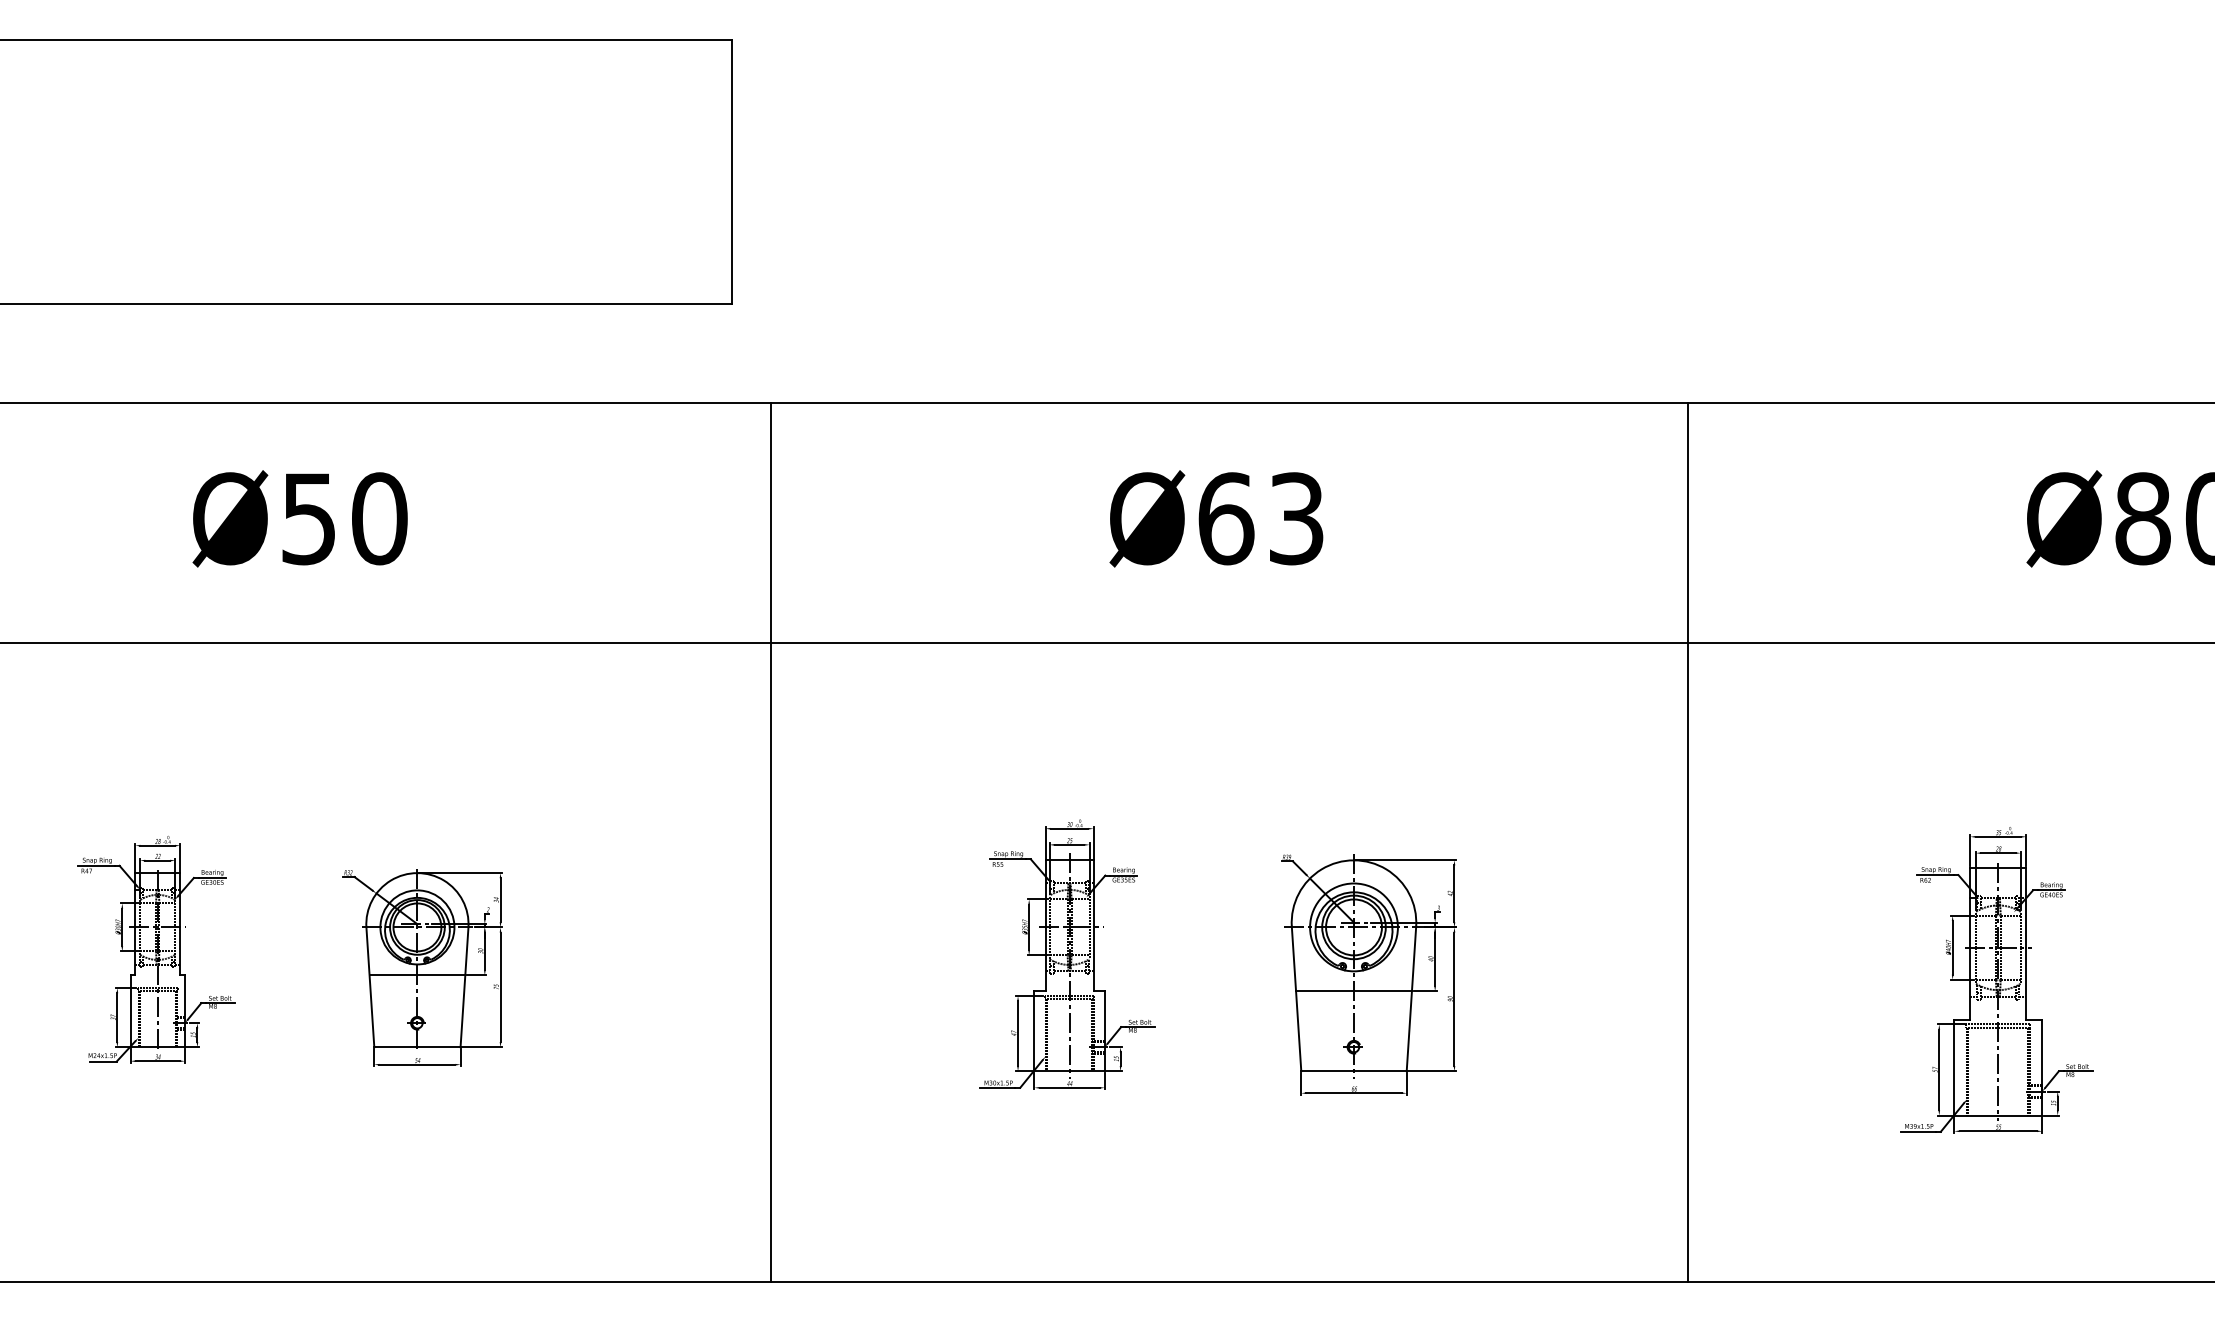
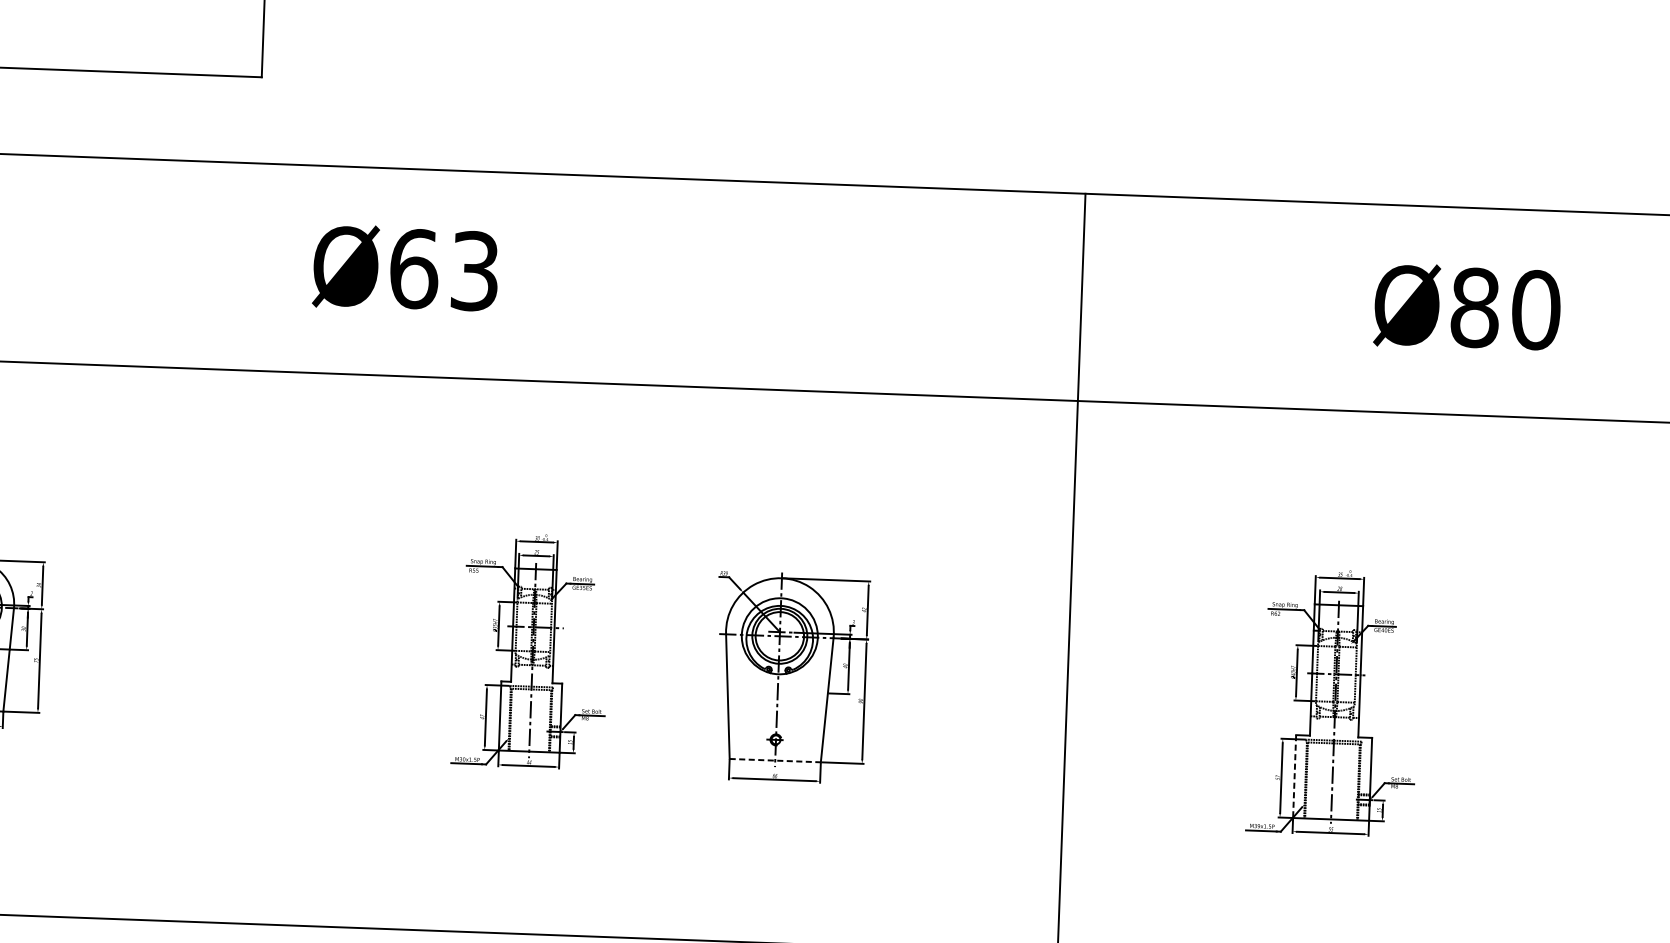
text: (1216, 518) -> (405, 268), moved
line: (771, 842) -> (278, 544), removed
line: (1353, 991) -> (777, 691), removed
line: (1954, 1067) -> (1294, 776), solid -> dashed
line: (1354, 1071) -> (775, 760), solid -> dashed

